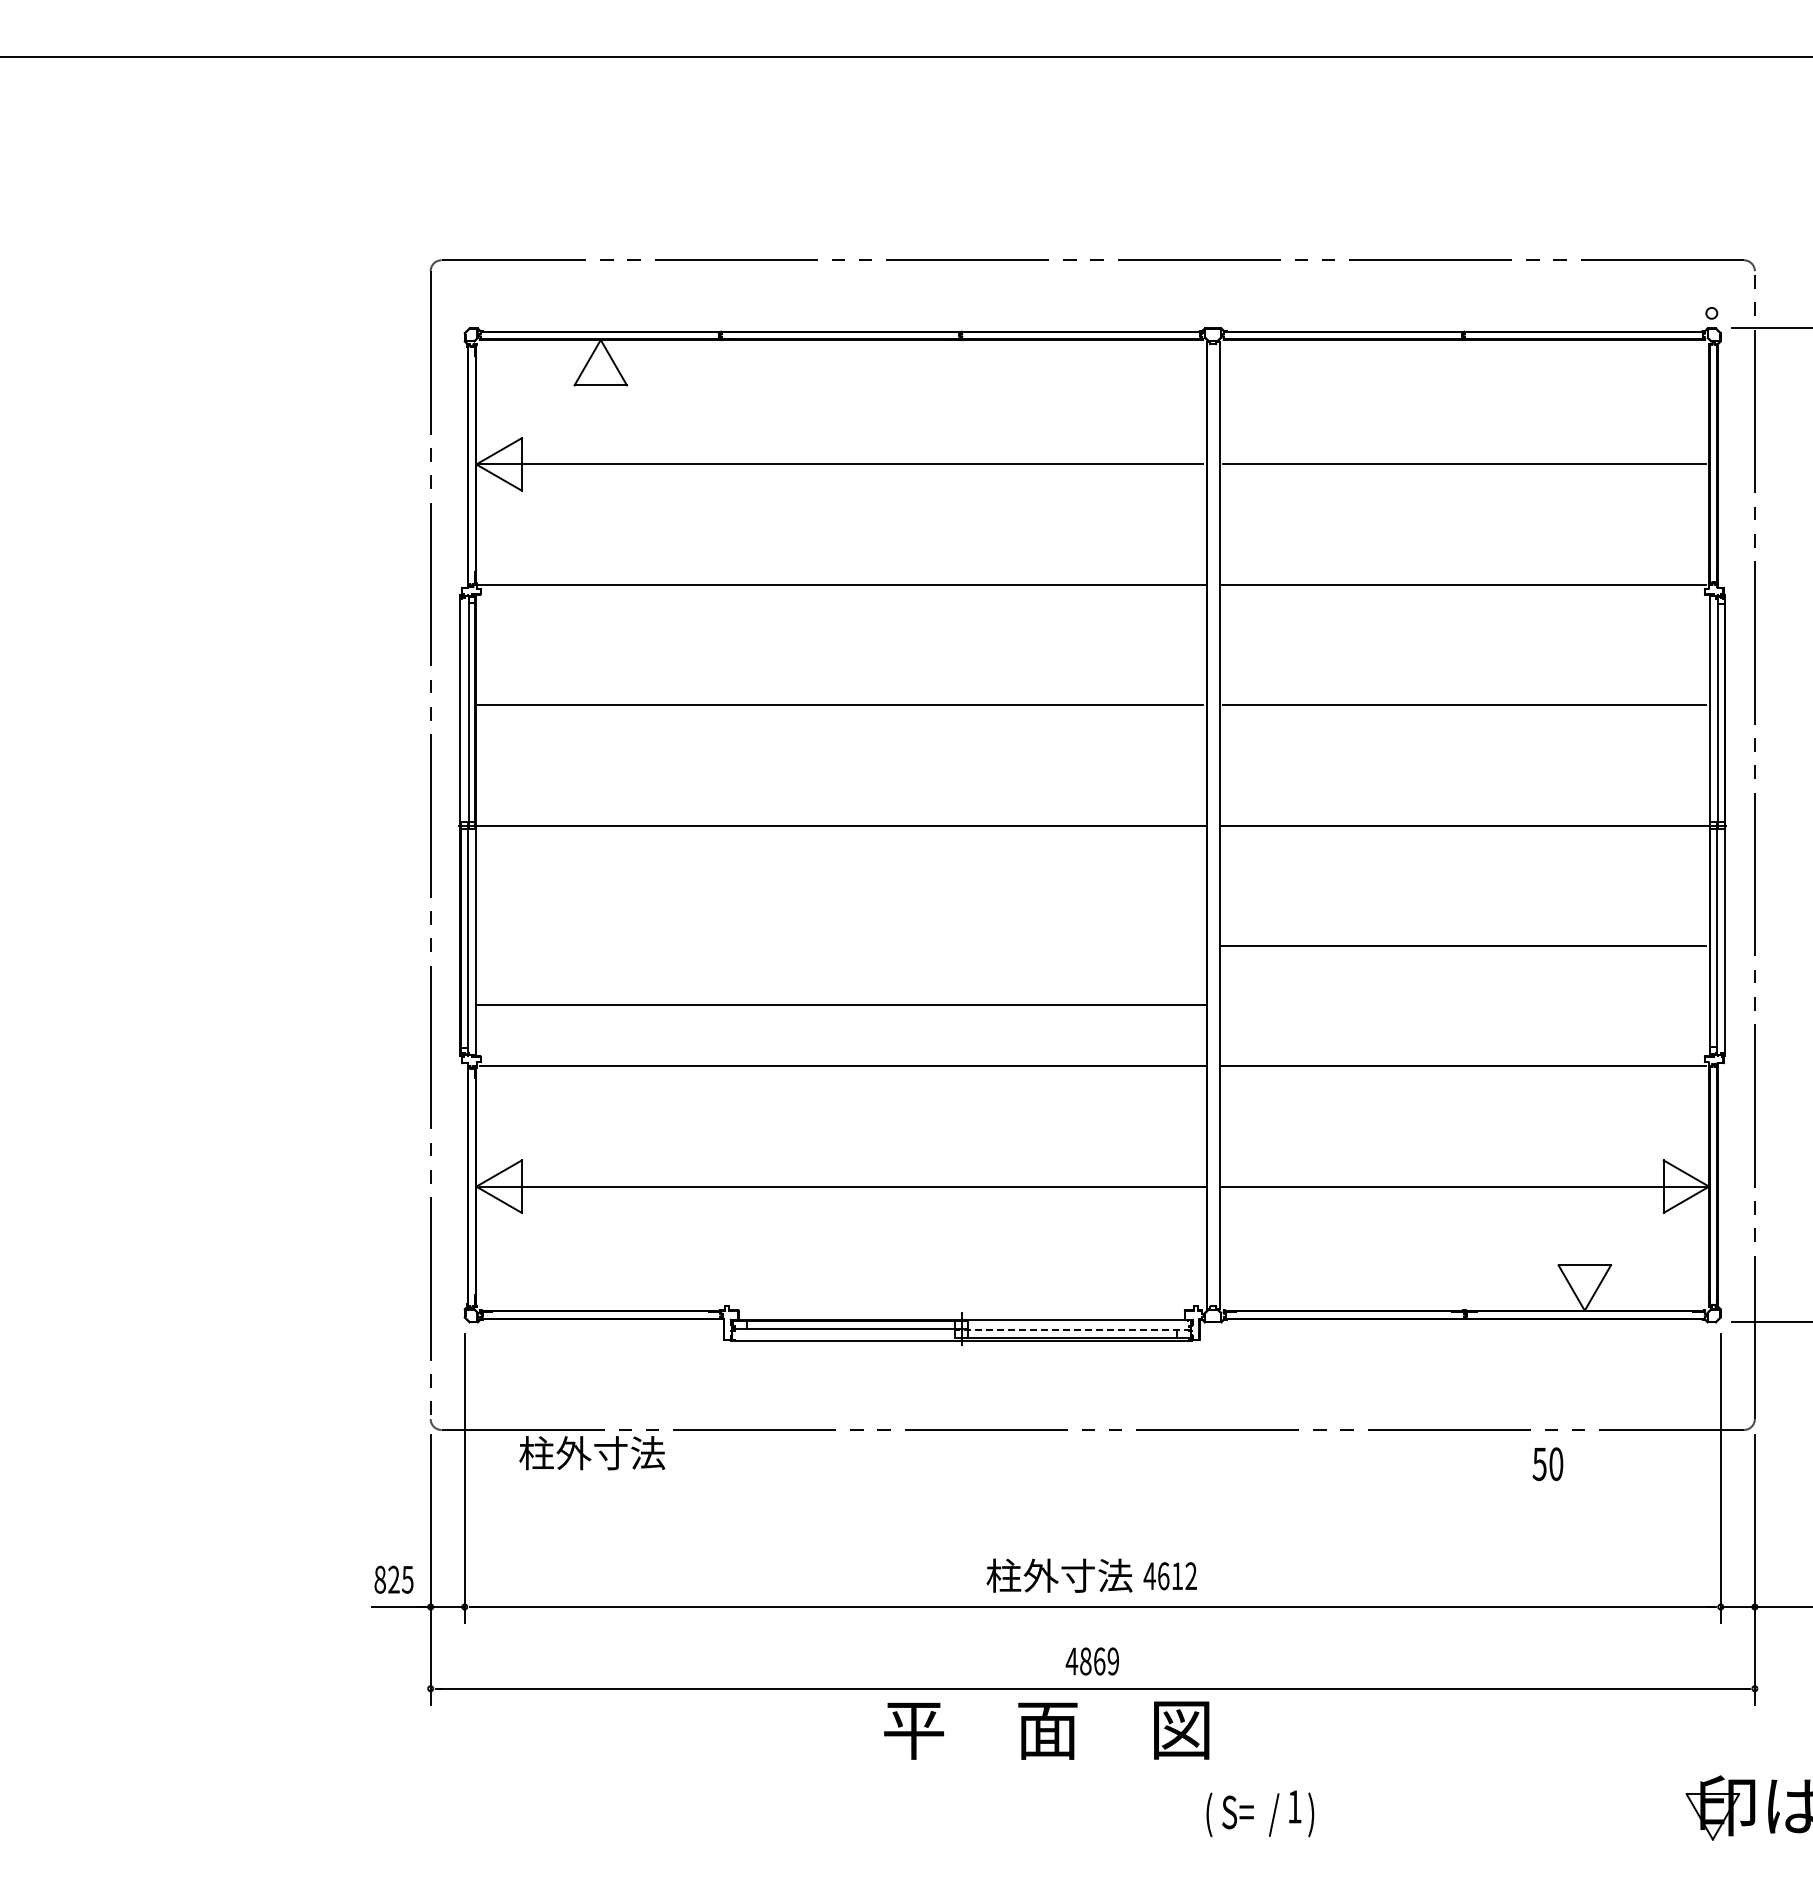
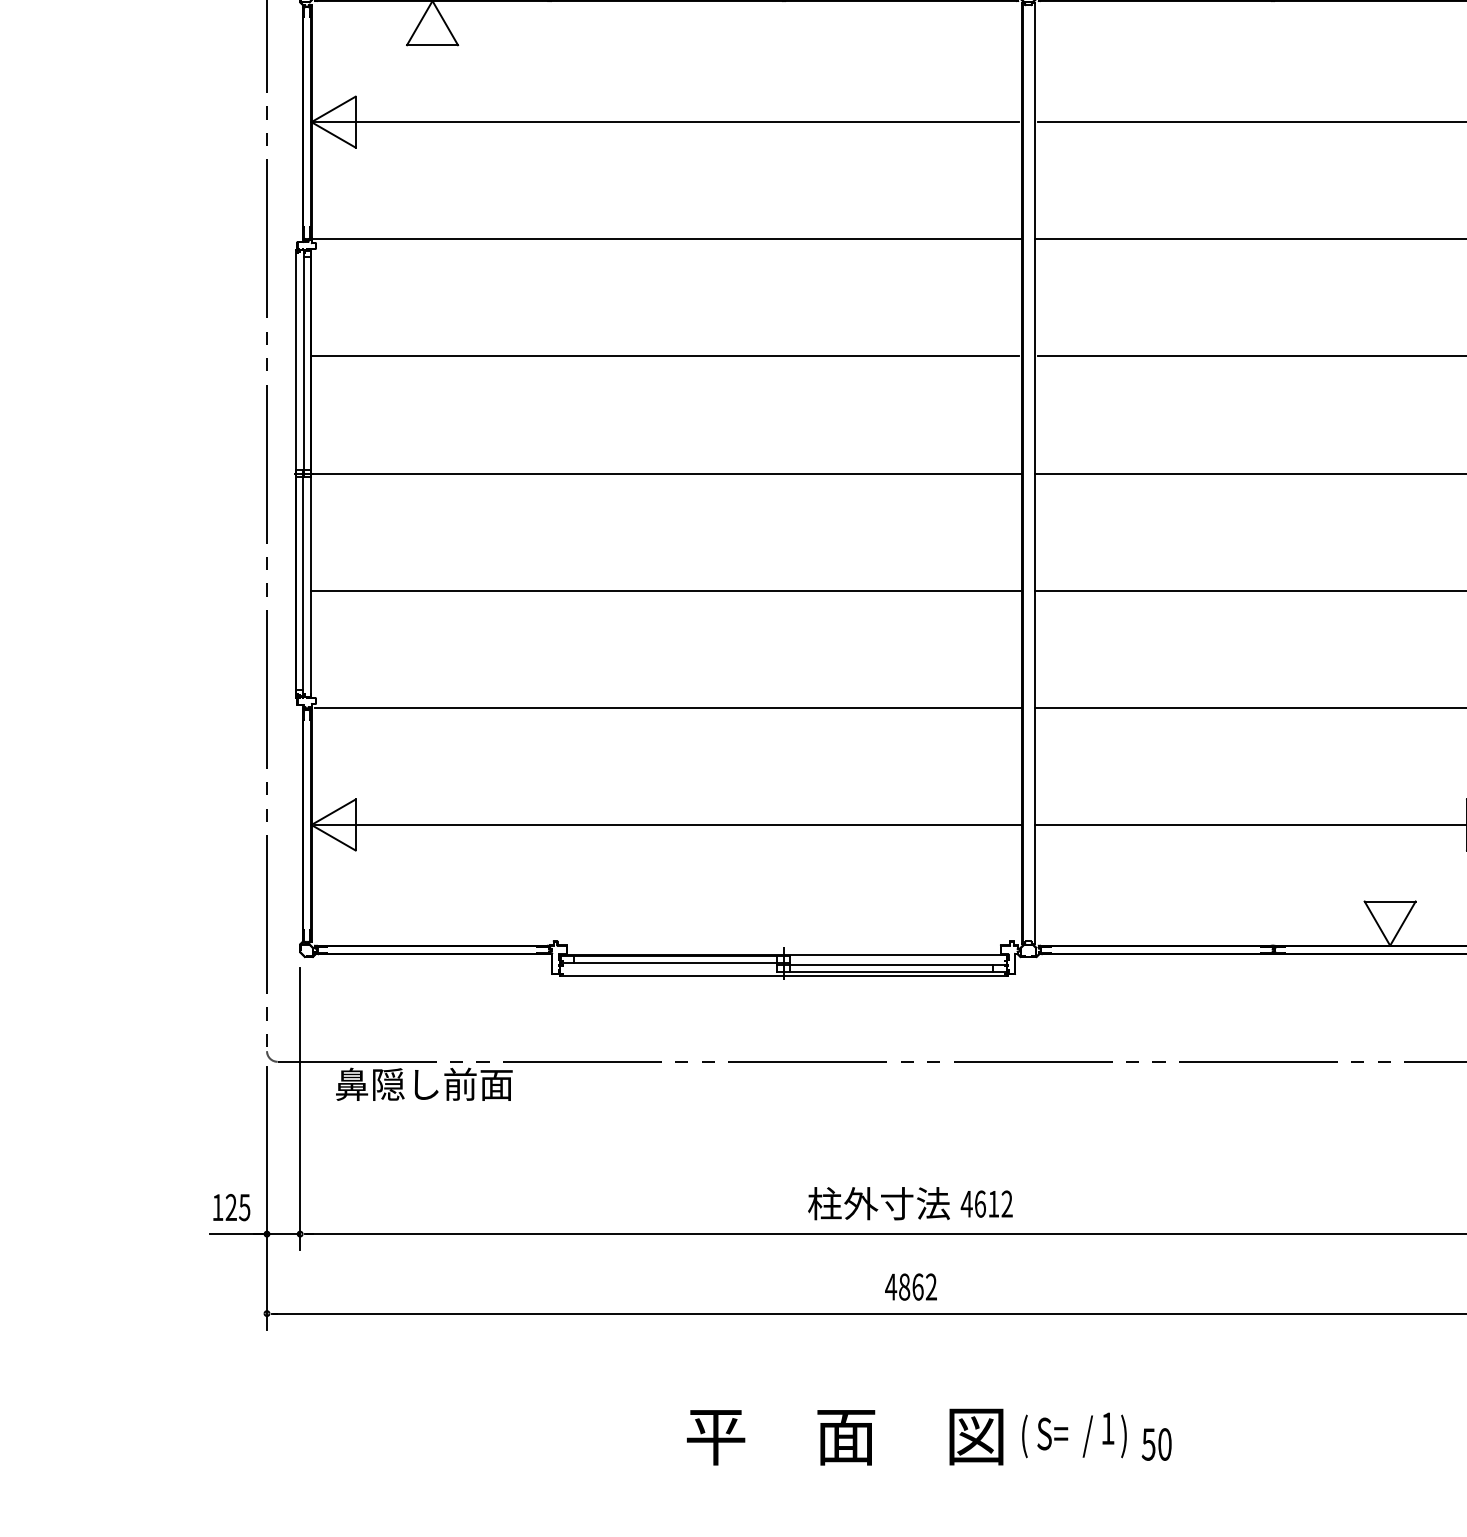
line: (841, 1004) -> (666, 590), moved
line: (1072, 1330) -> (891, 964), dashed -> solid
text: (592, 1453) -> (424, 1084), 柱外寸法 -> 鼻隠し前面
text: (1547, 1464) -> (1156, 1444), moved
text: (379, 1579) -> (217, 1207), 825 -> 125
text: (1113, 1661) -> (931, 1287), 4869 -> 4862
text: (1046, 1730) -> (844, 1436), moved

